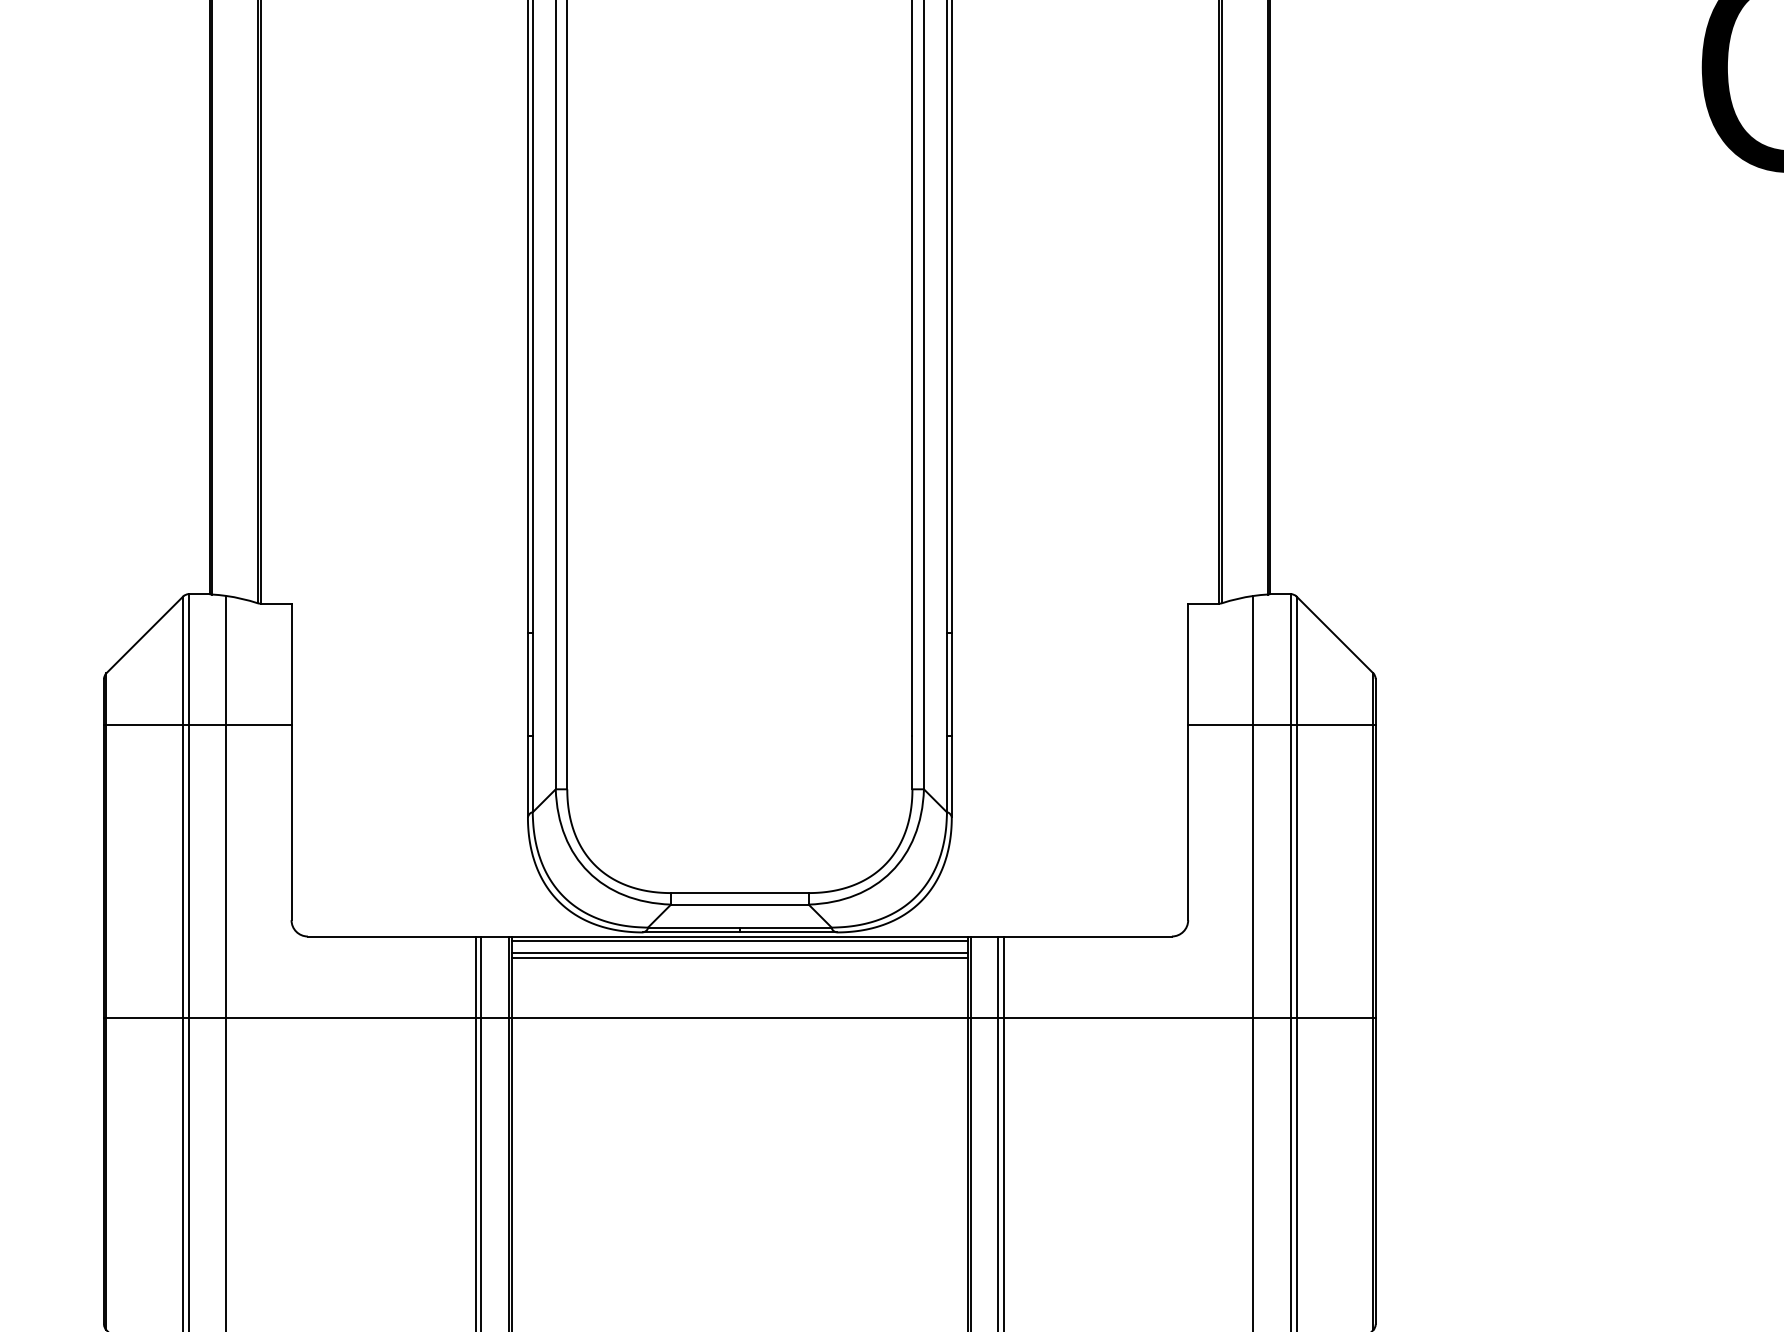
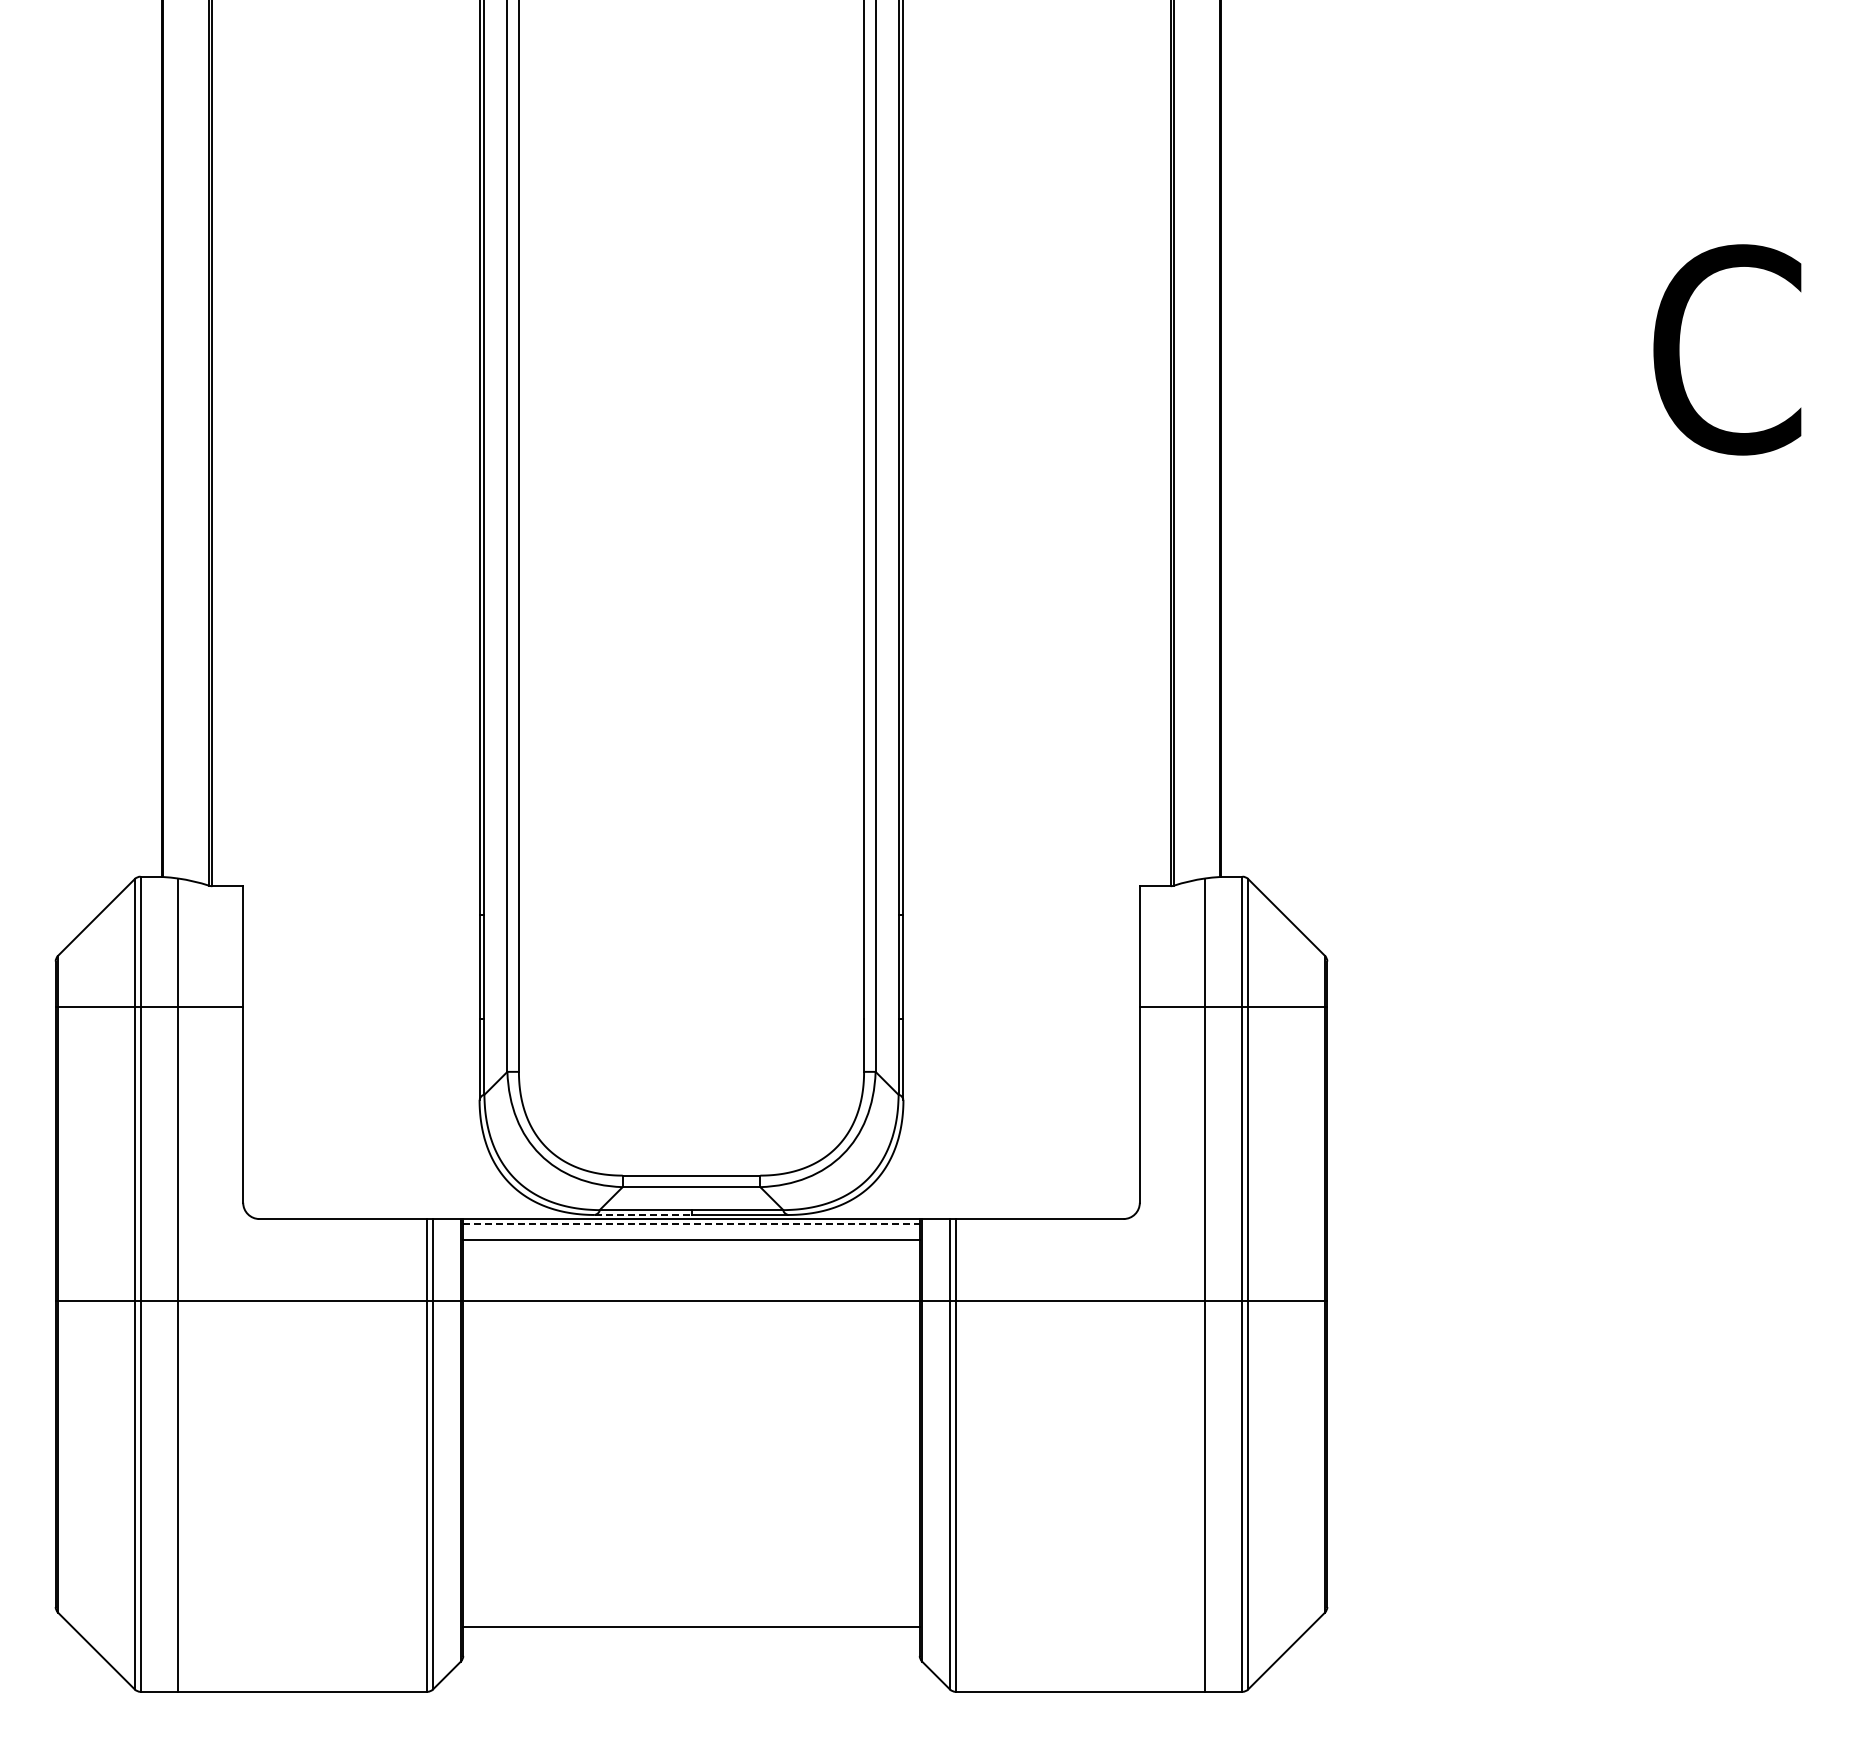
line: (691, 931) -> (643, 1214), solid -> dashed
line: (740, 940) -> (692, 1223), solid -> dashed
line: (739, 952) -> (691, 1235), removed

